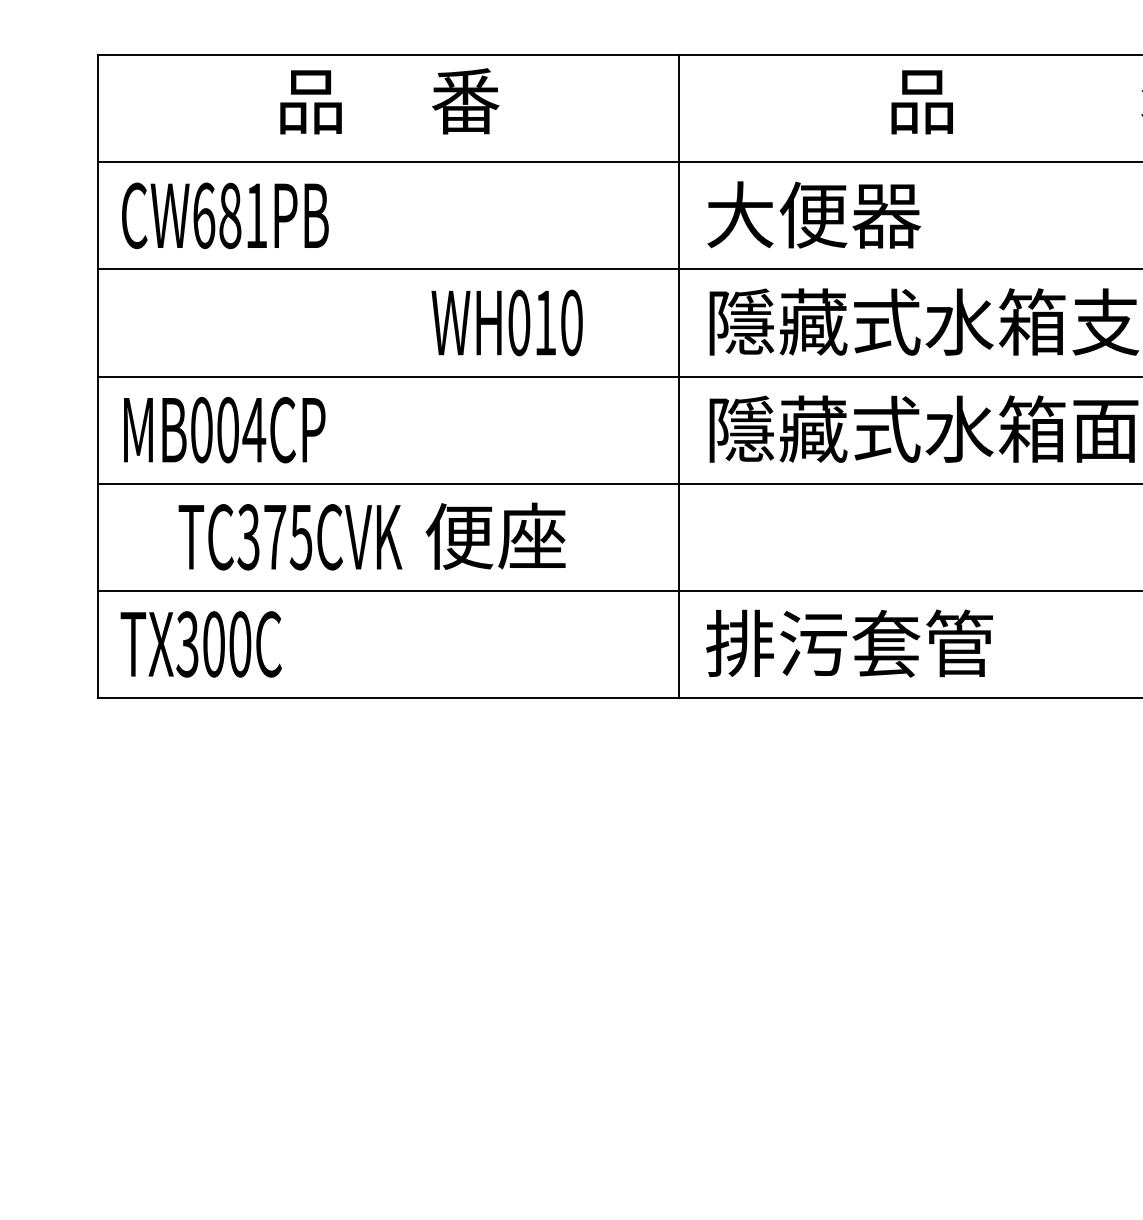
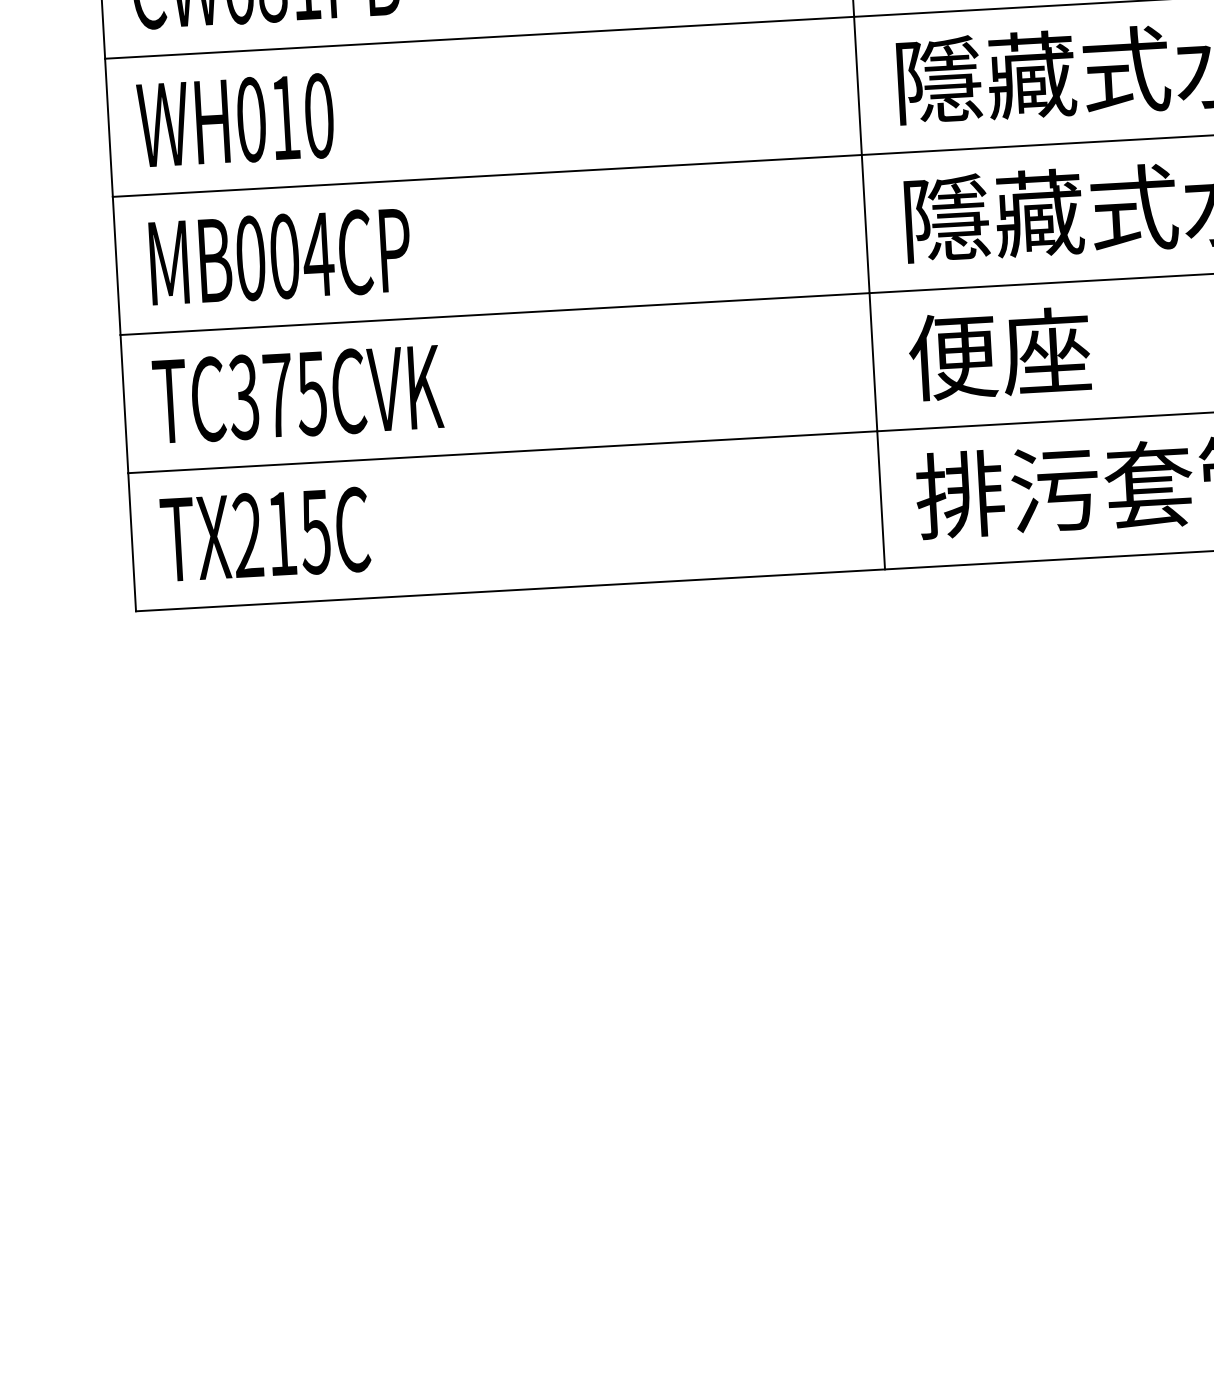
text: (506, 322) -> (234, 120), moved
text: (495, 535) -> (999, 352), moved
text: (290, 537) -> (298, 394), moved
text: (213, 644) -> (281, 533), TX300C -> TX215C

